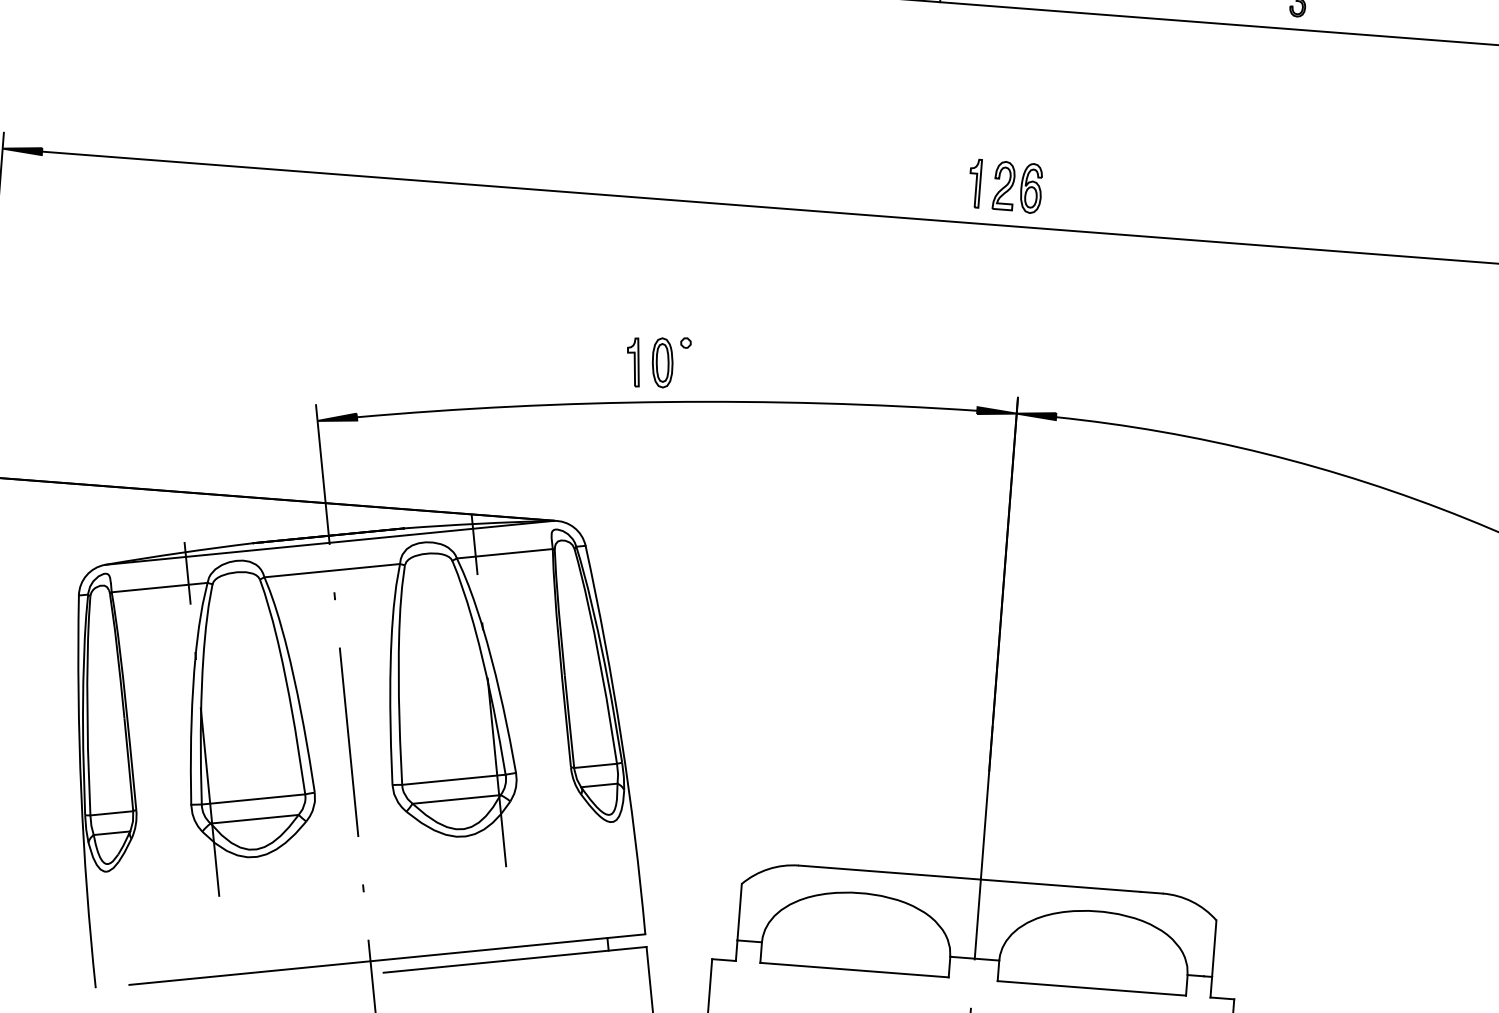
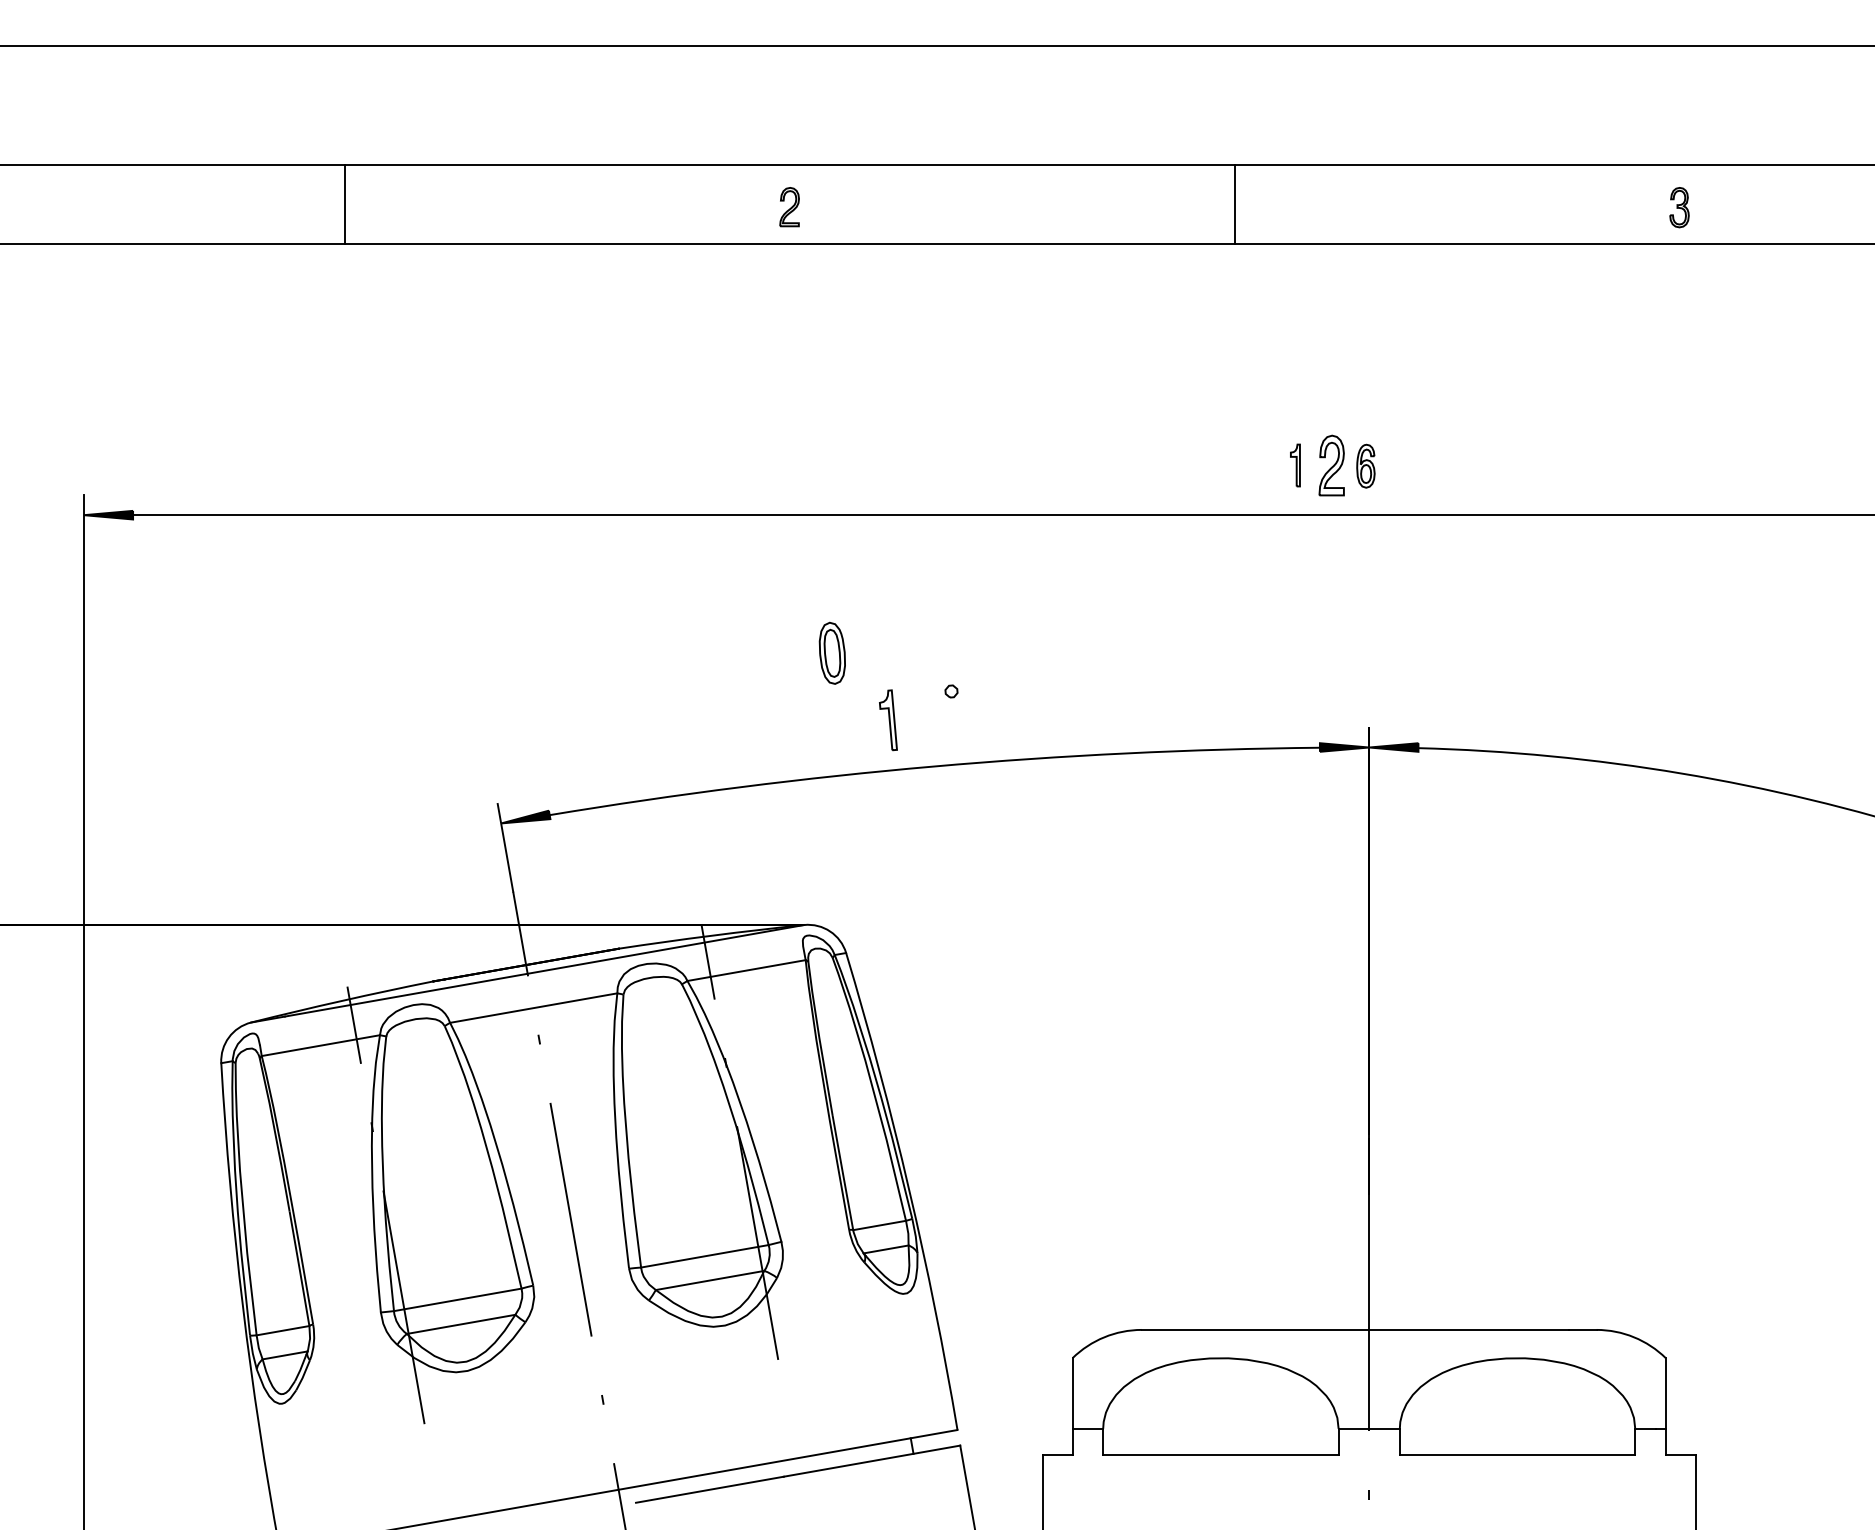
part: (975, 183) -> (1295, 465), size x0.7
part: (1031, 187) -> (1365, 465), size x0.7
part: (661, 362) -> (831, 652), moved

